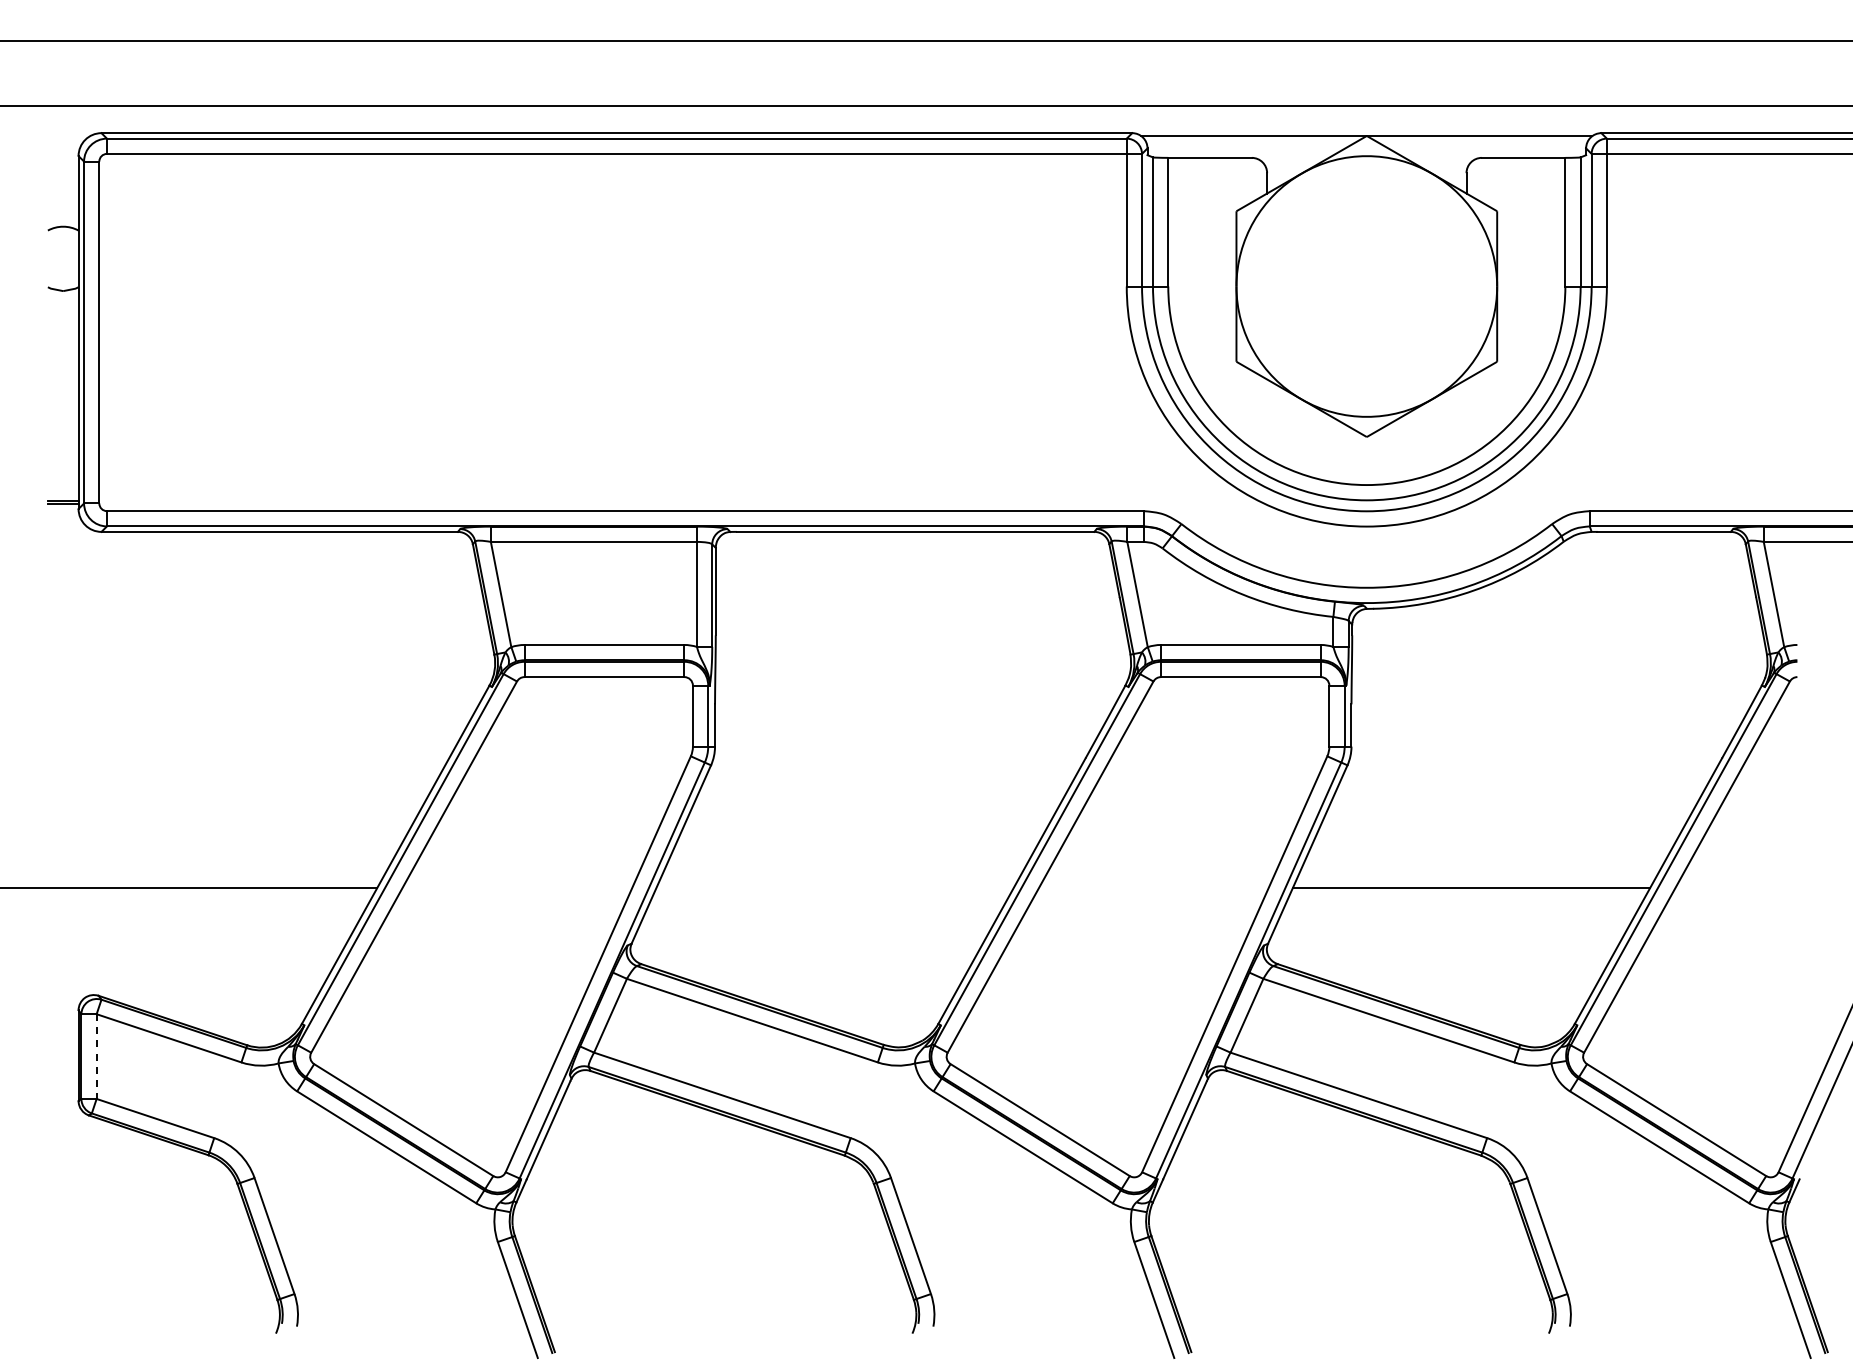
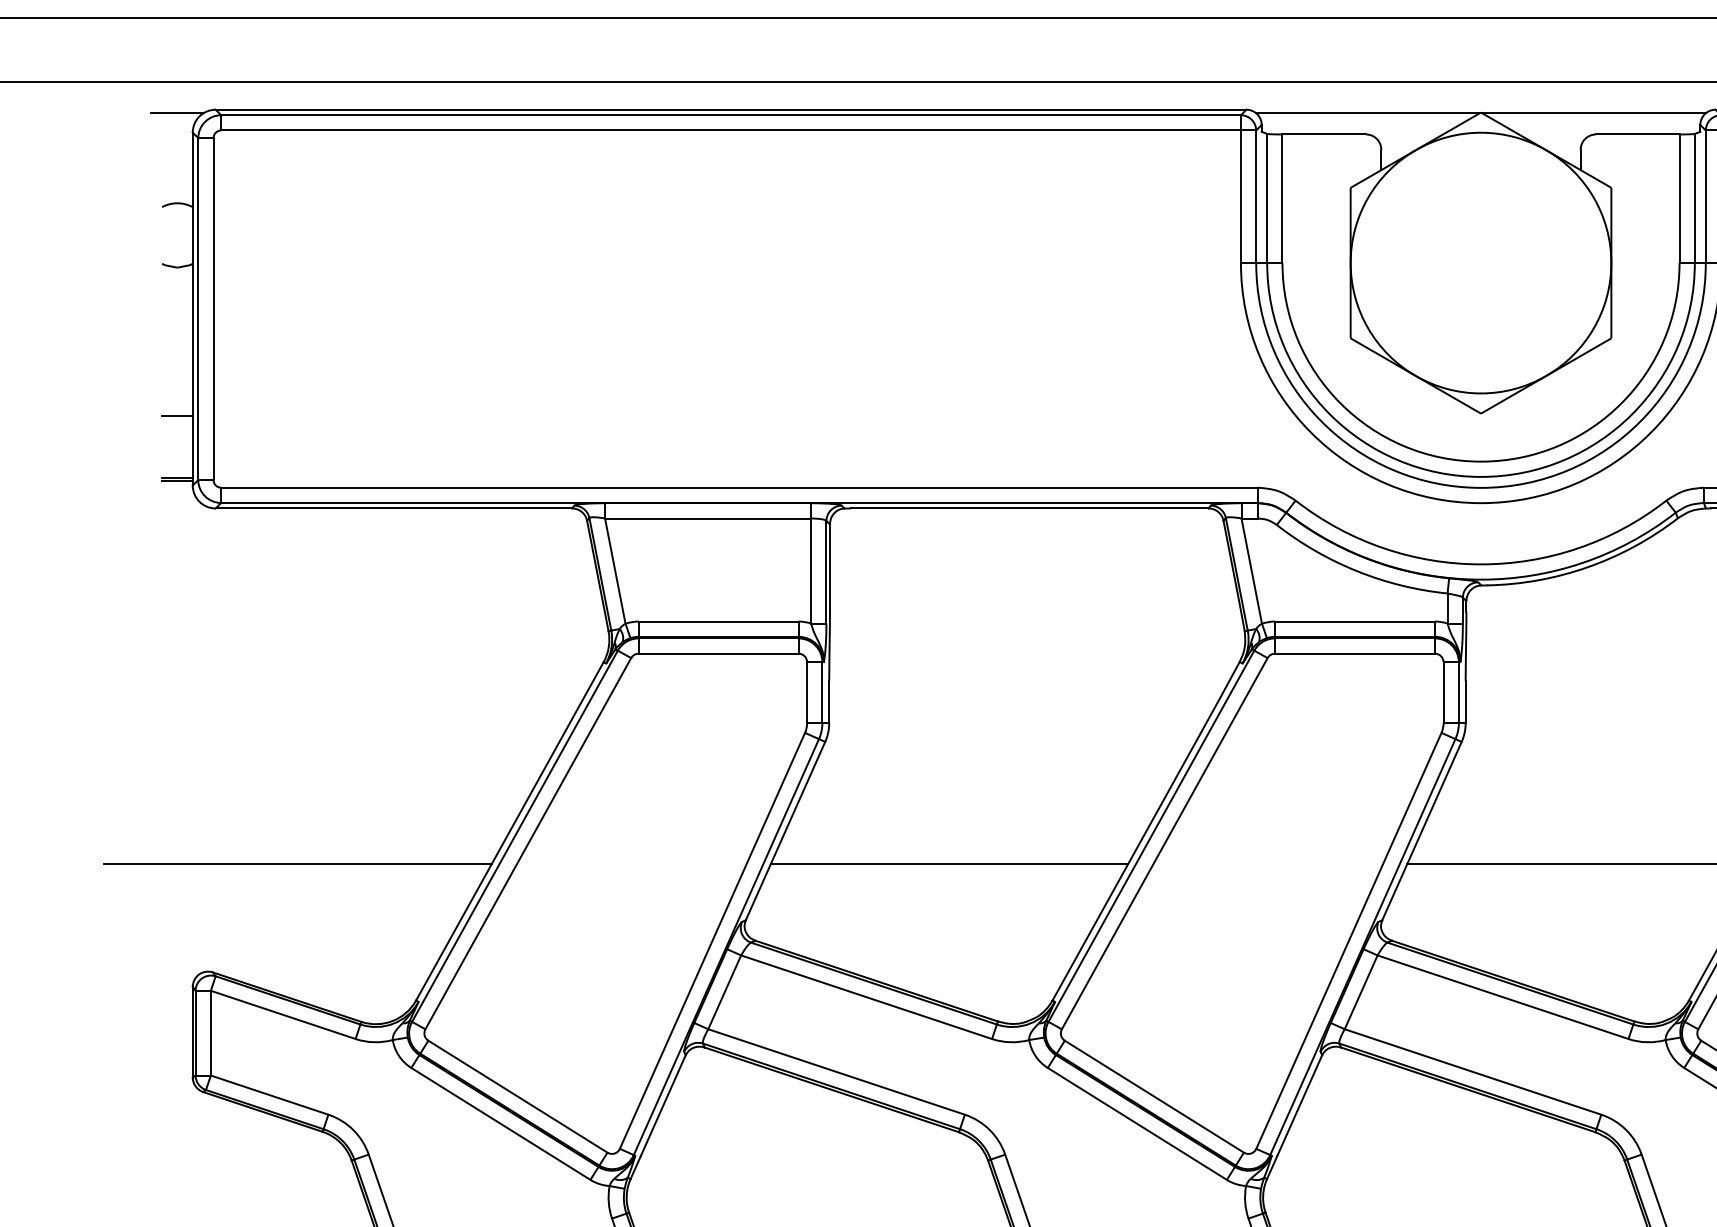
line: (63, 136) -> (177, 113), added
line: (62, 439) -> (176, 416), added
line: (834, 887) -> (948, 864), added
line: (96, 1057) -> (210, 1034), dashed -> solid

